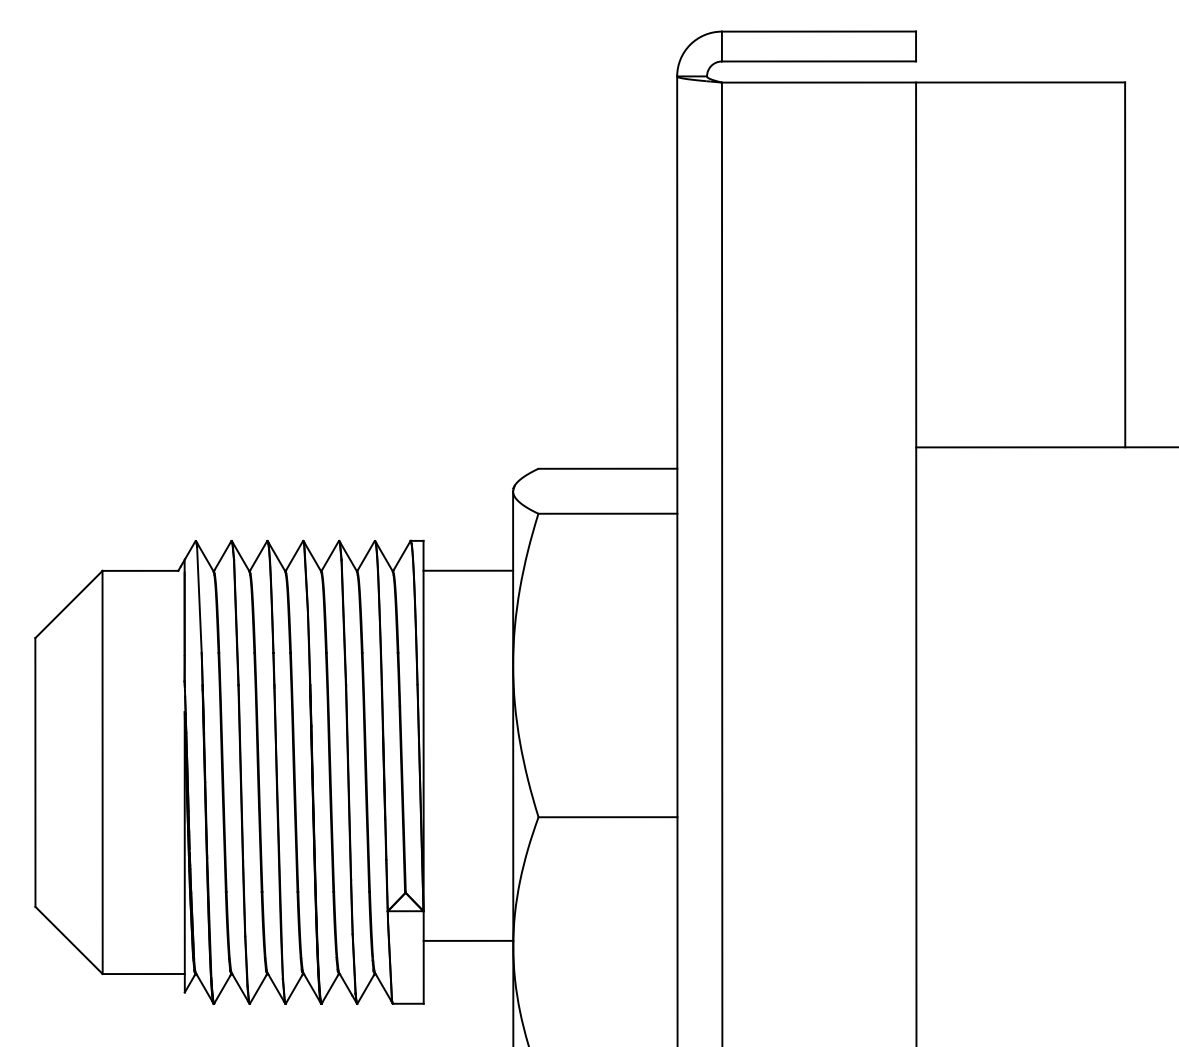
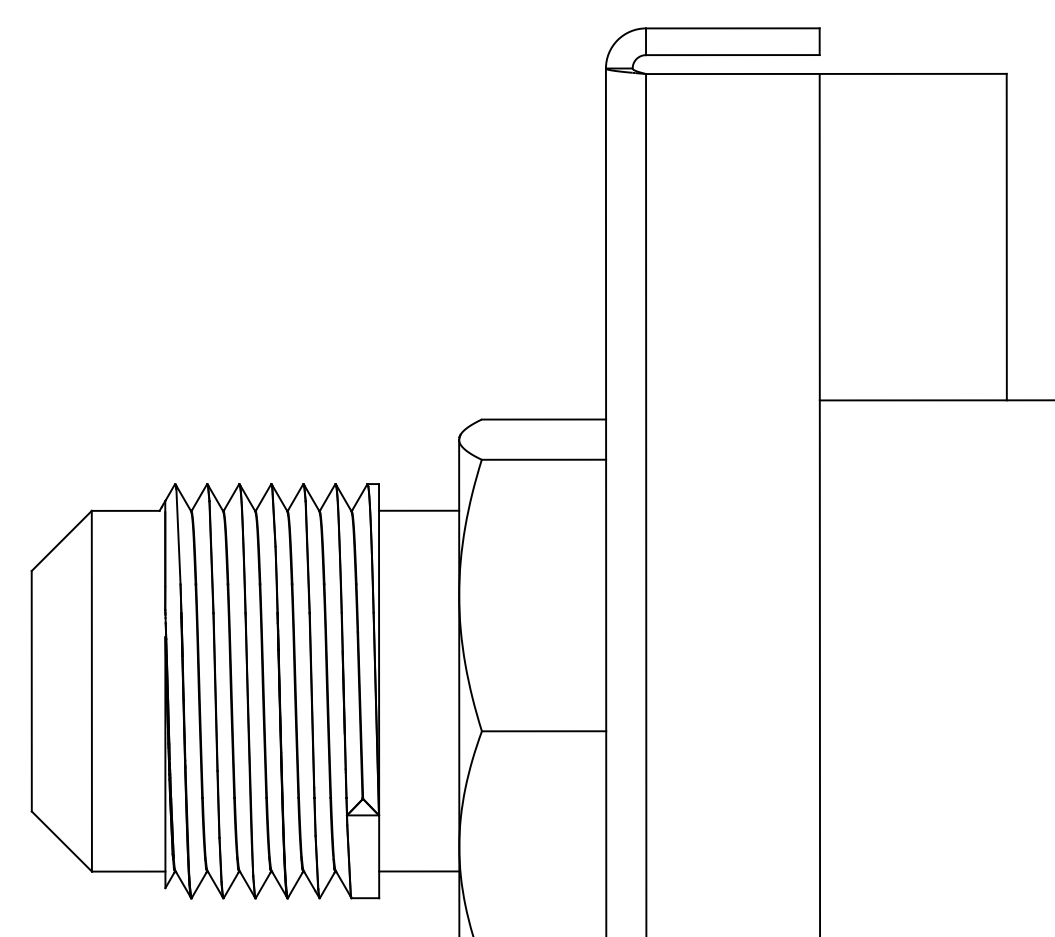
line: (468, 940) -> (419, 871), moved

